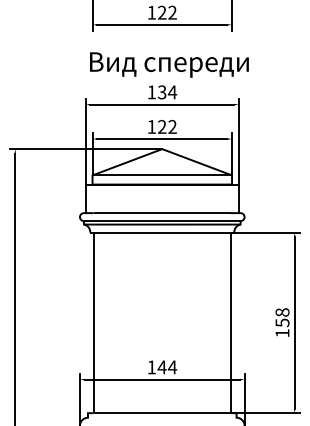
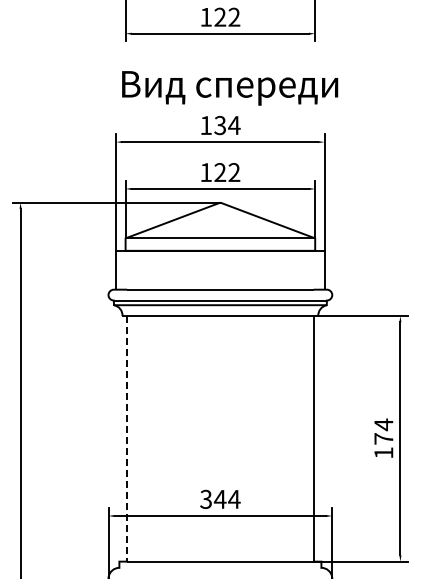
text: (282, 317) -> (383, 431), 158 -> 174
line: (93, 322) -> (127, 438), solid -> dashed
text: (151, 366) -> (205, 498), 144 -> 344

